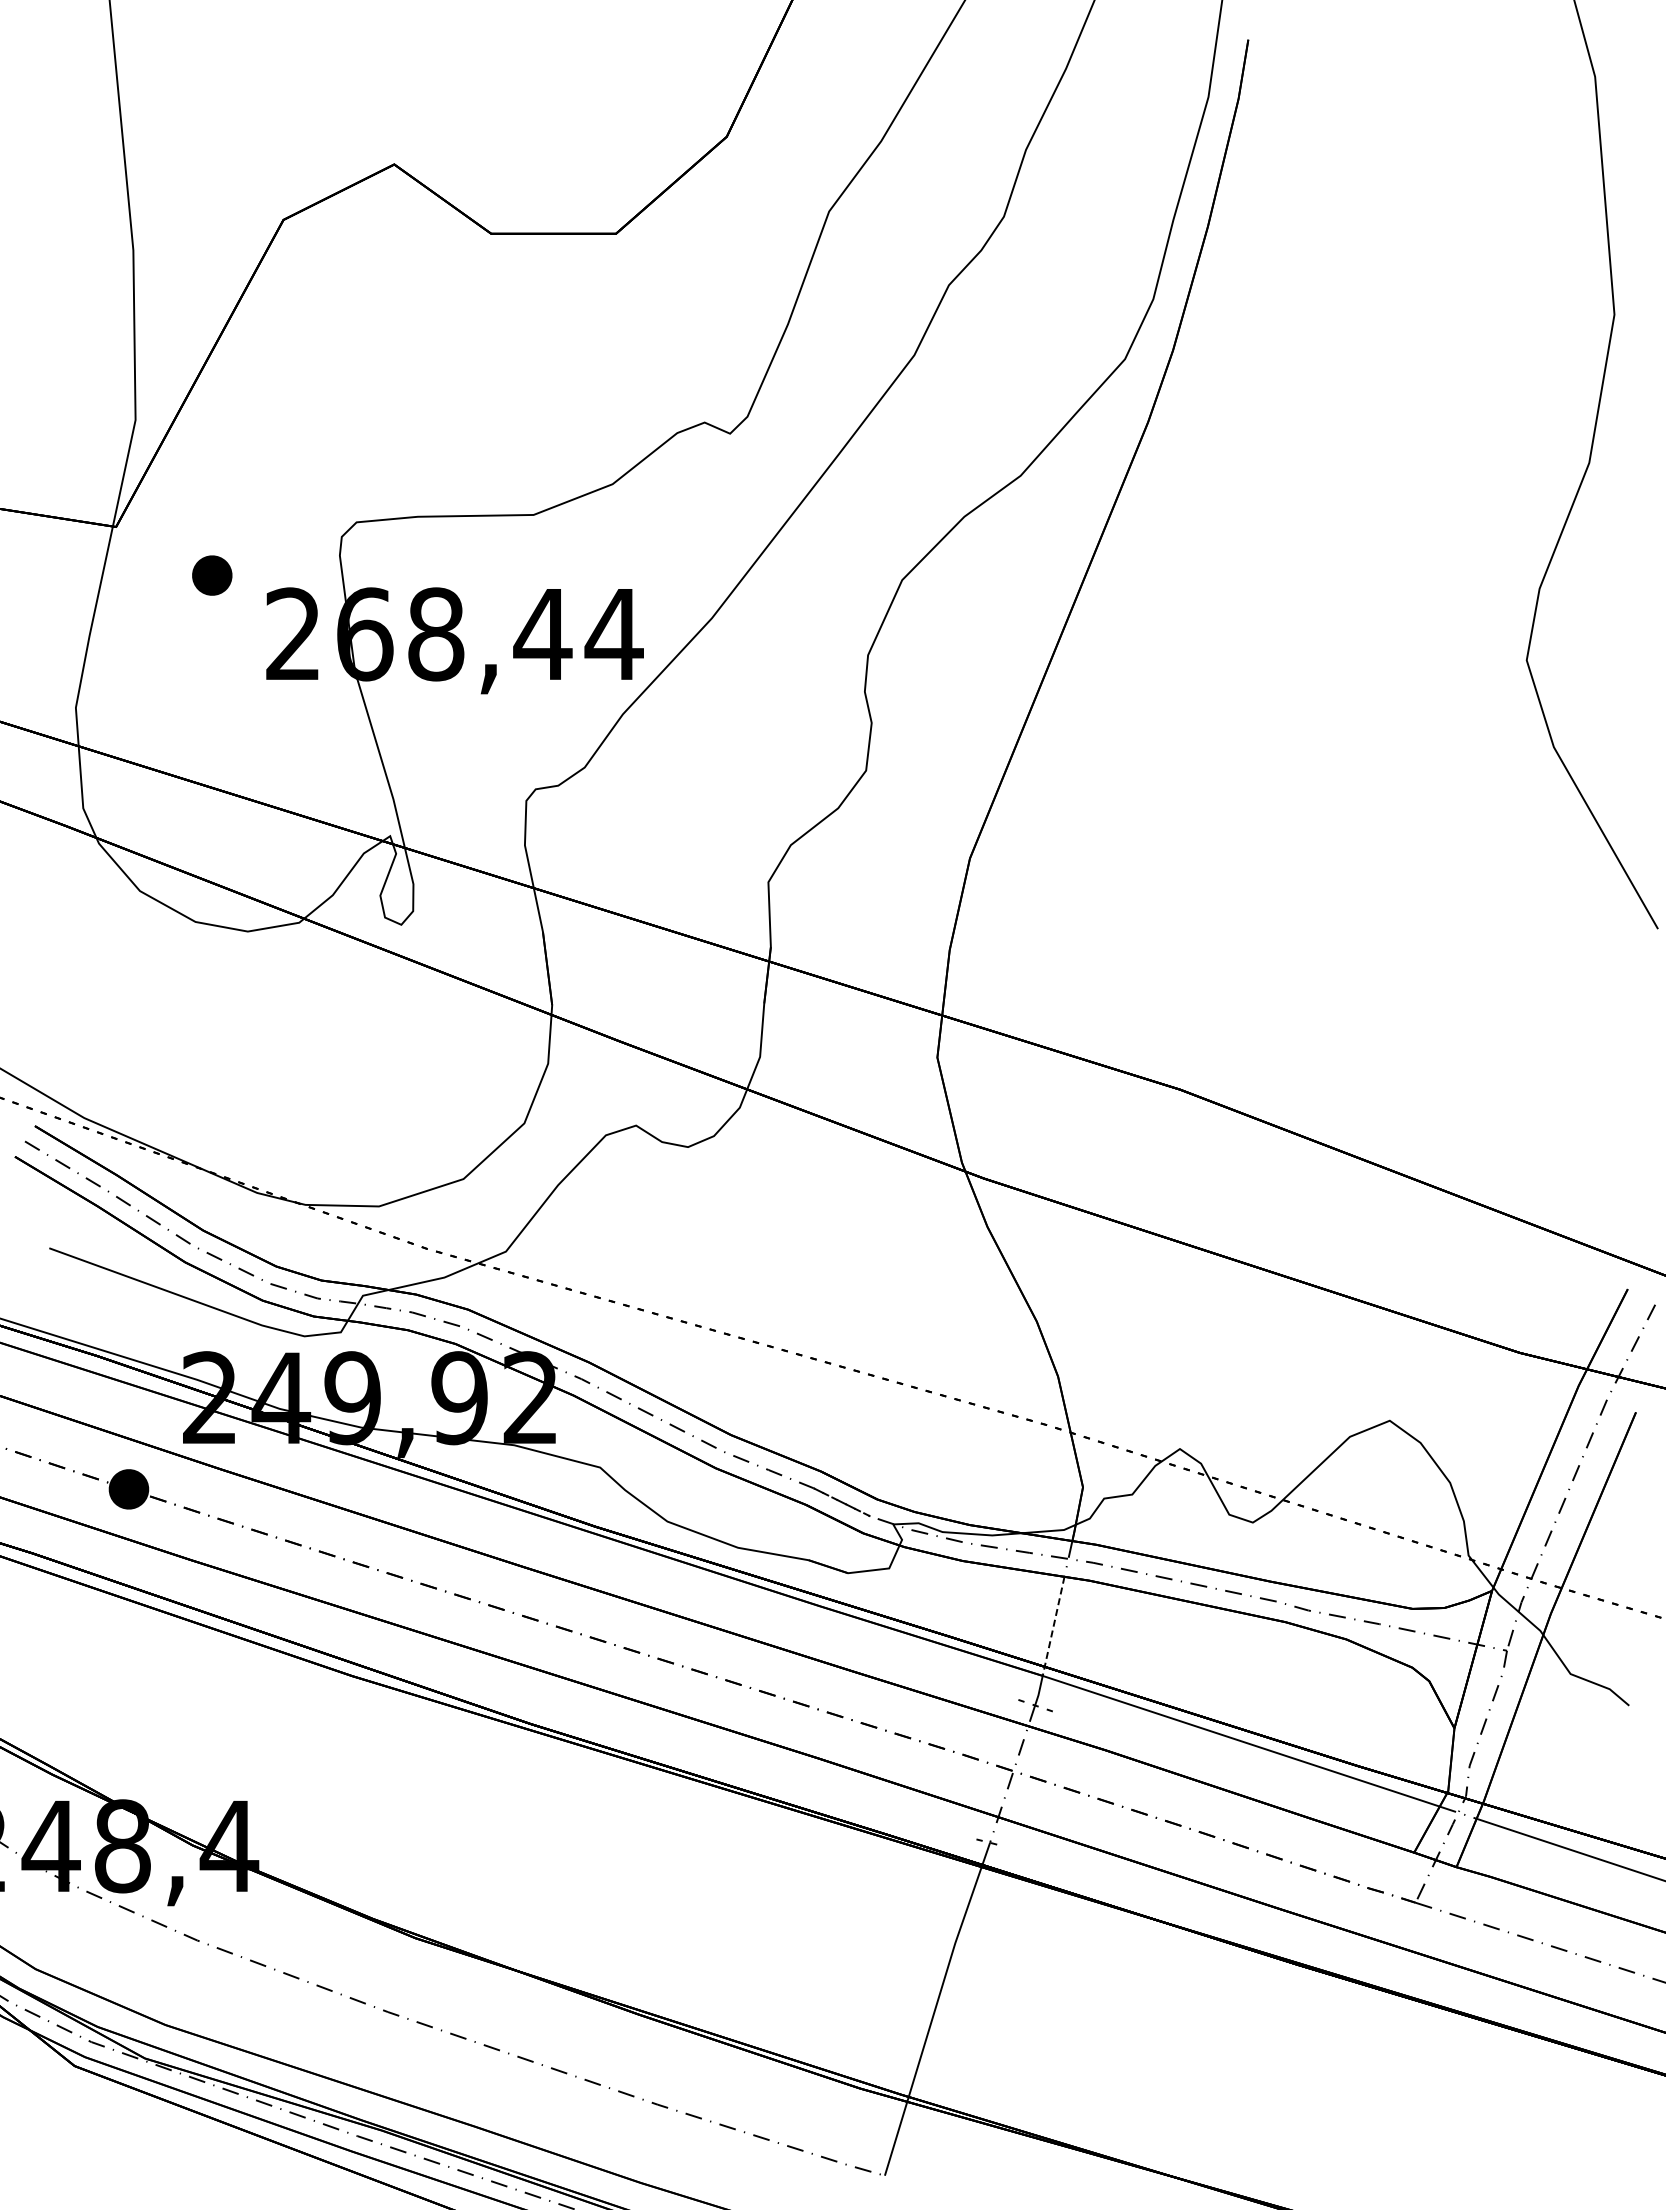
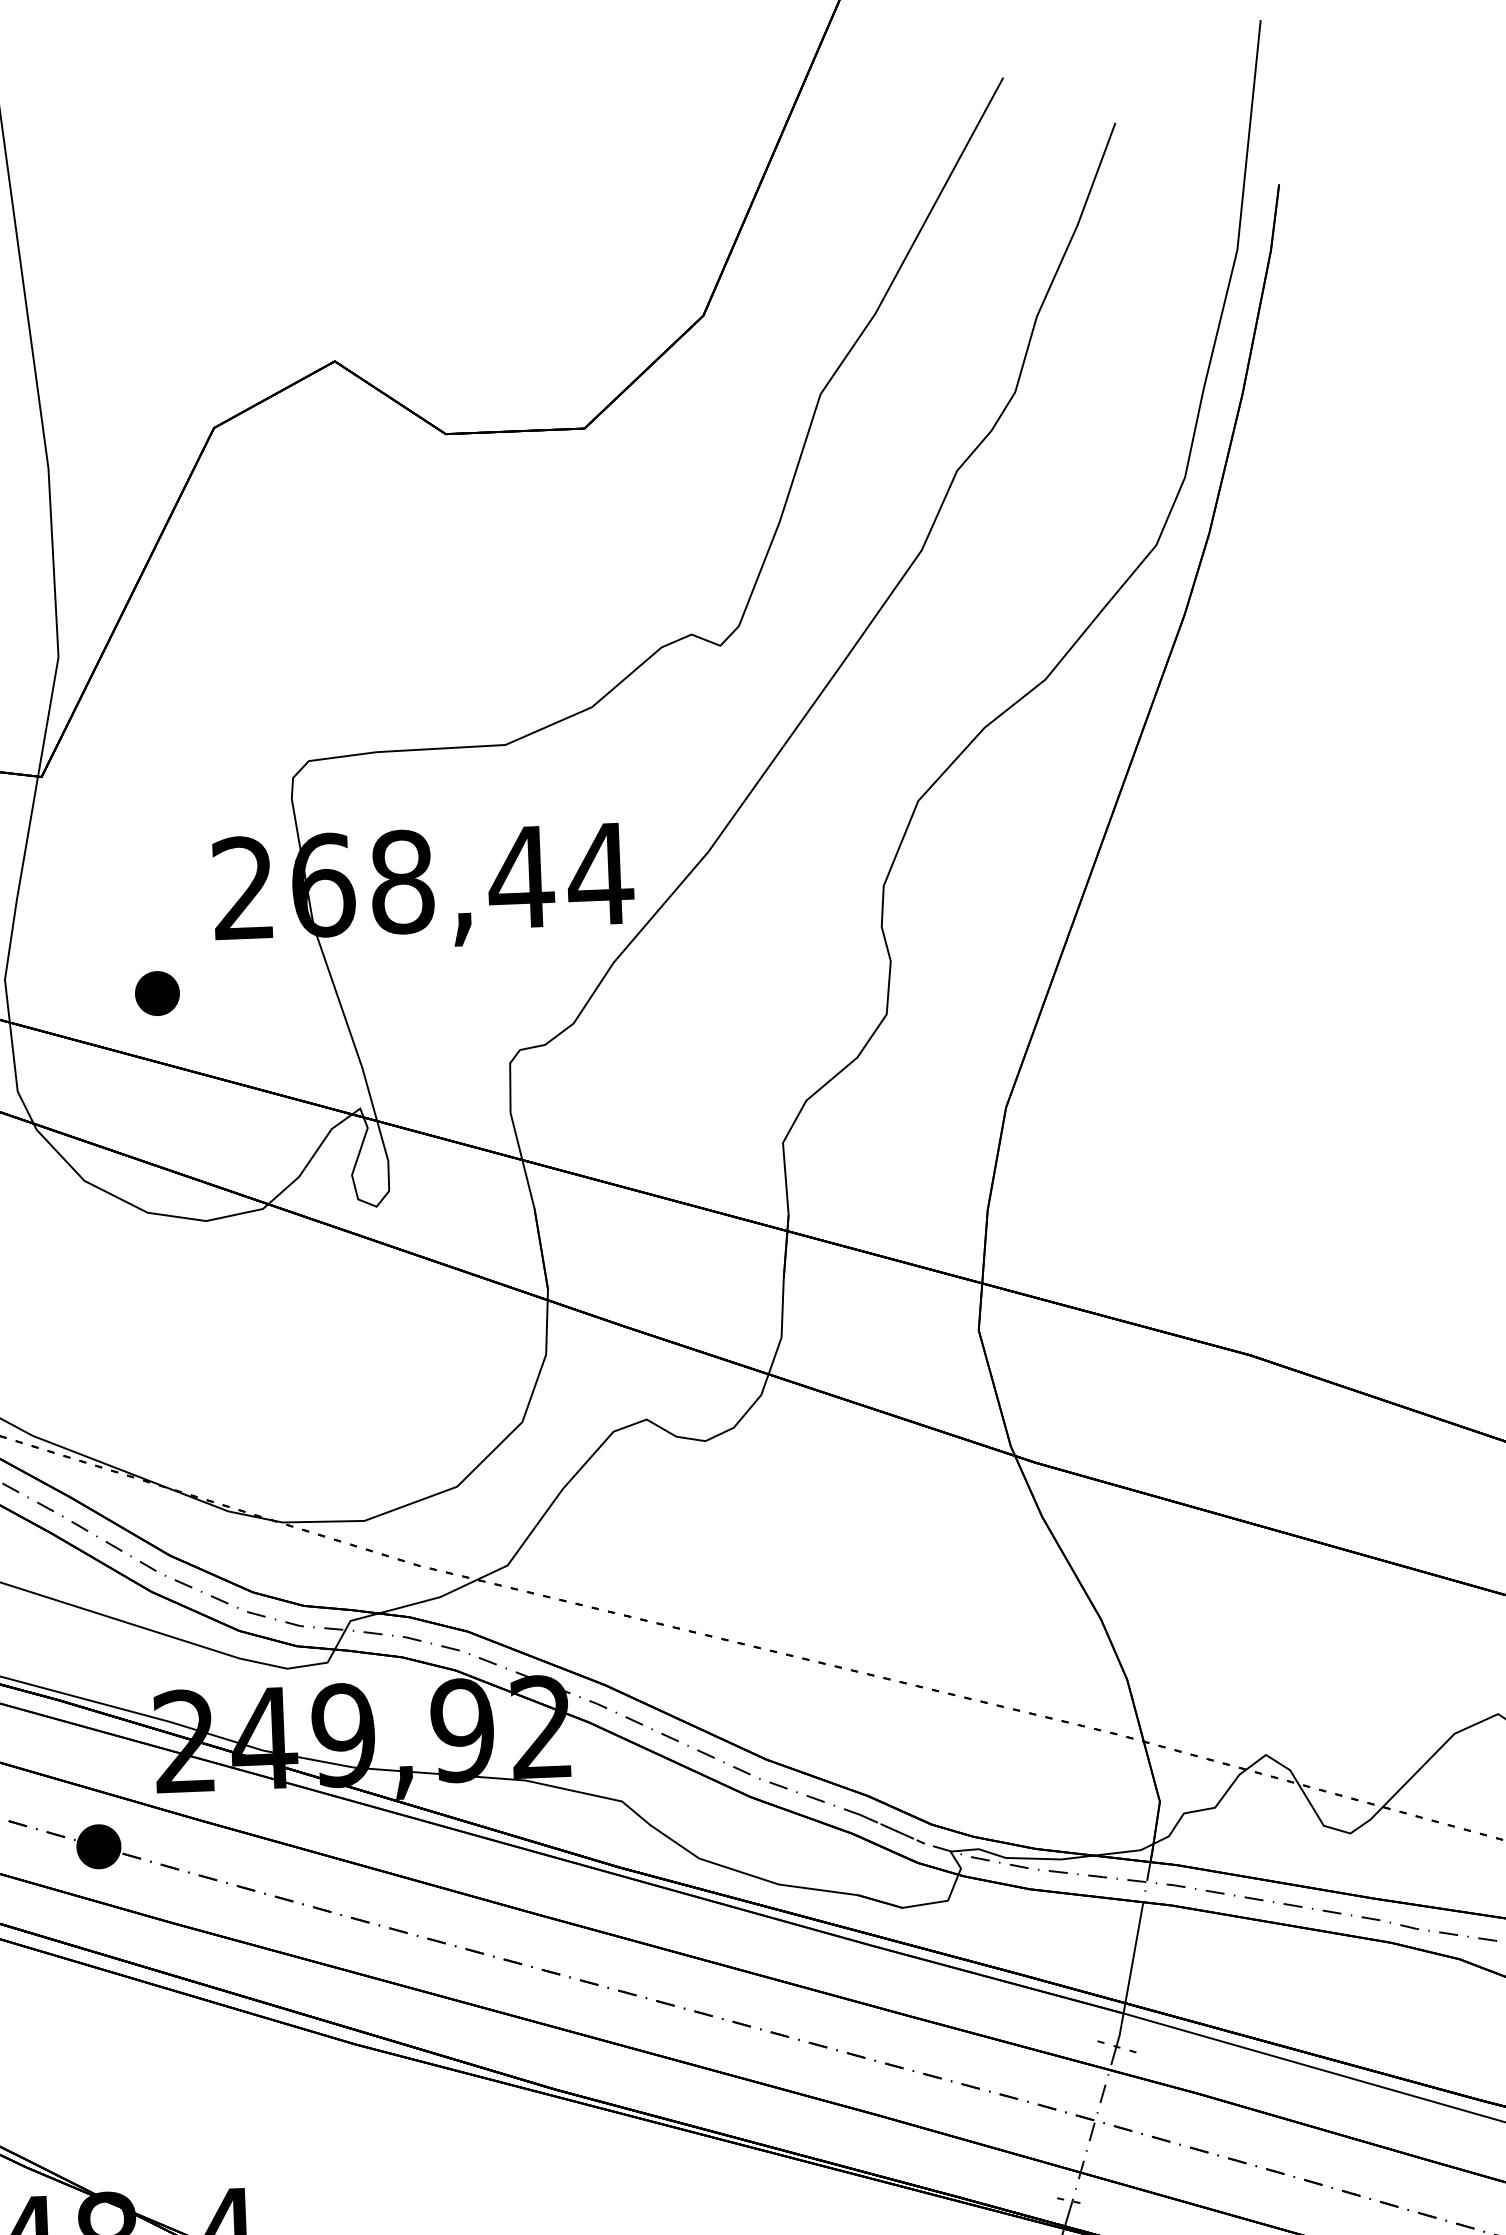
part: (212, 575) -> (157, 993), moved
line: (1053, 1626) -> (1133, 1957), dashed -> solid

